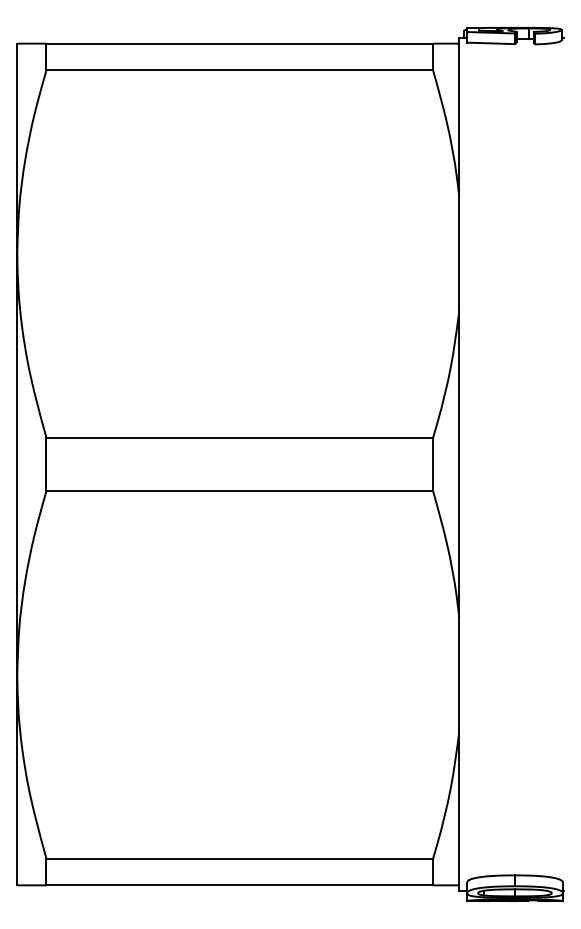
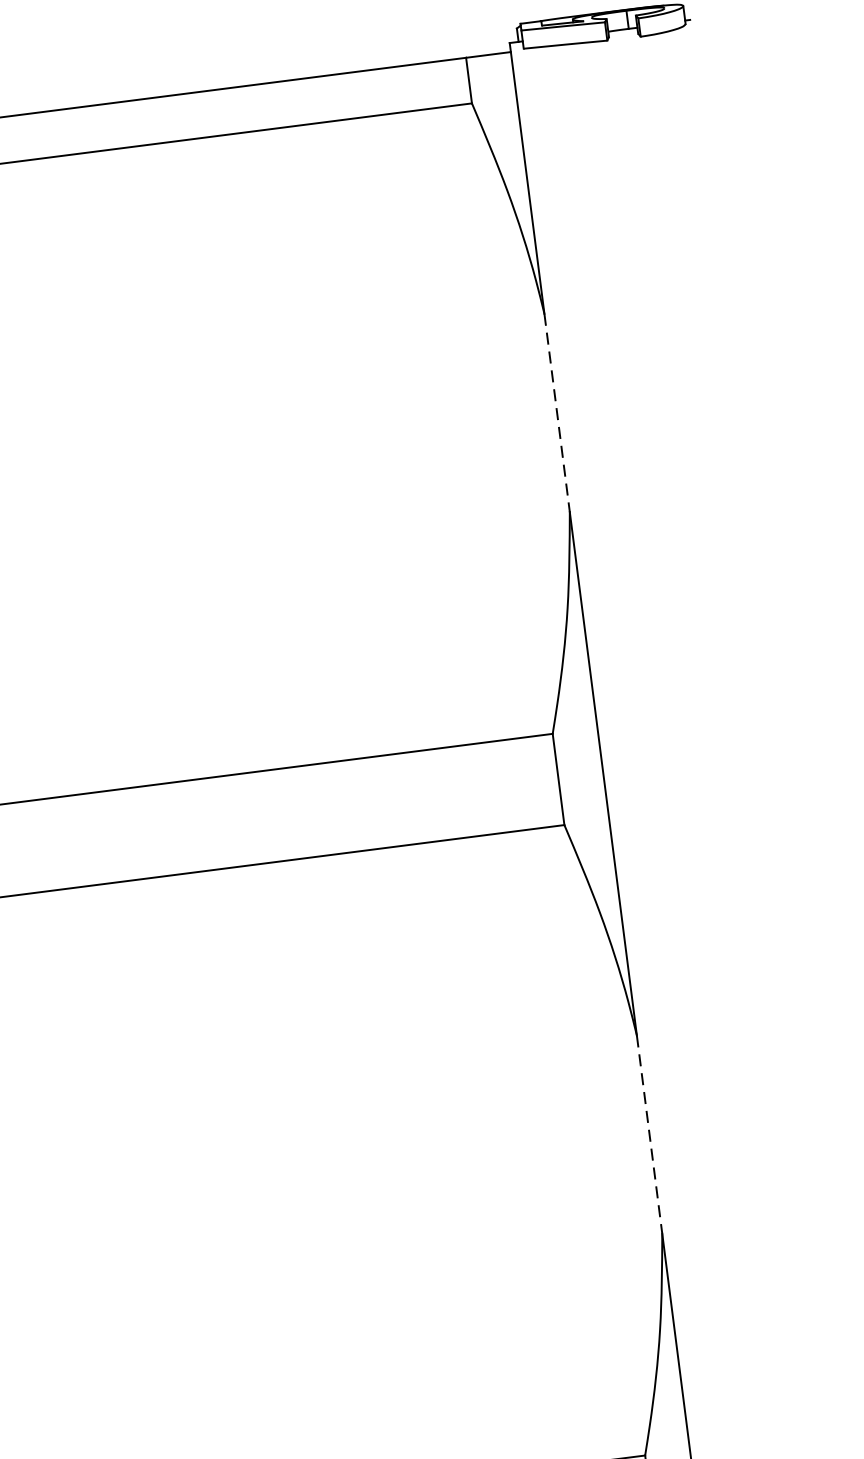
line: (459, 254) -> (557, 413), solid -> dashed
line: (459, 674) -> (650, 1133), solid -> dashed

